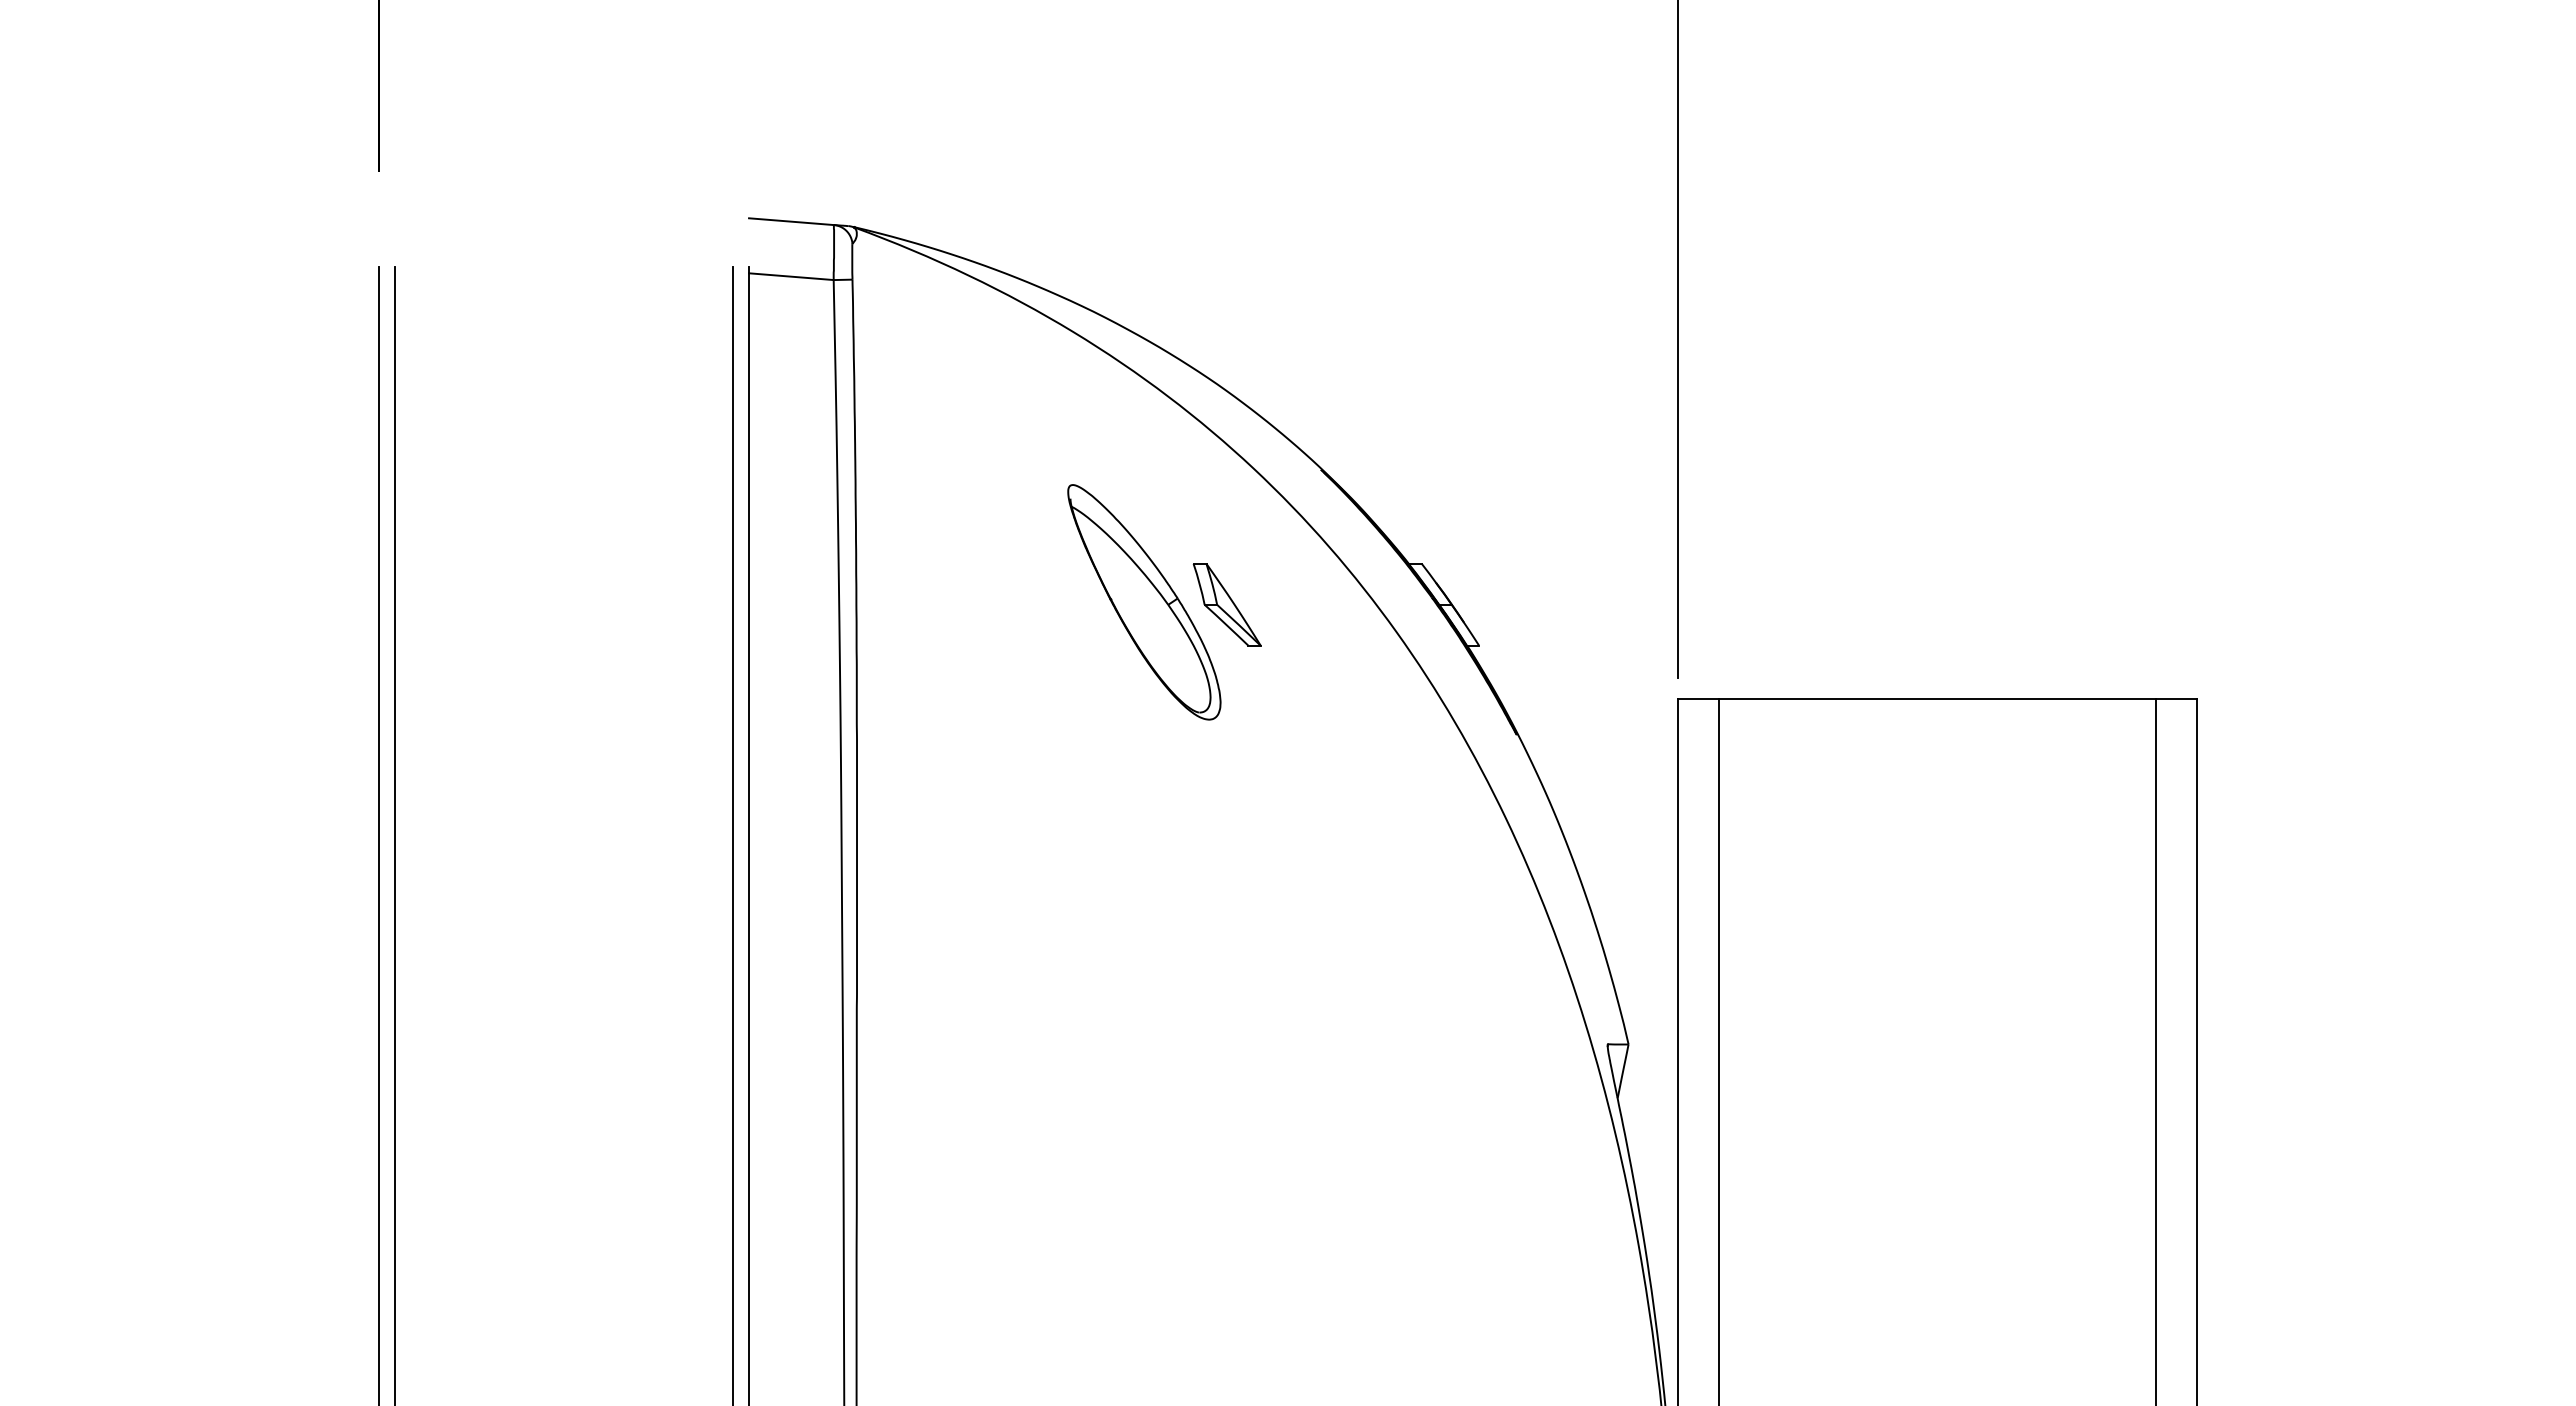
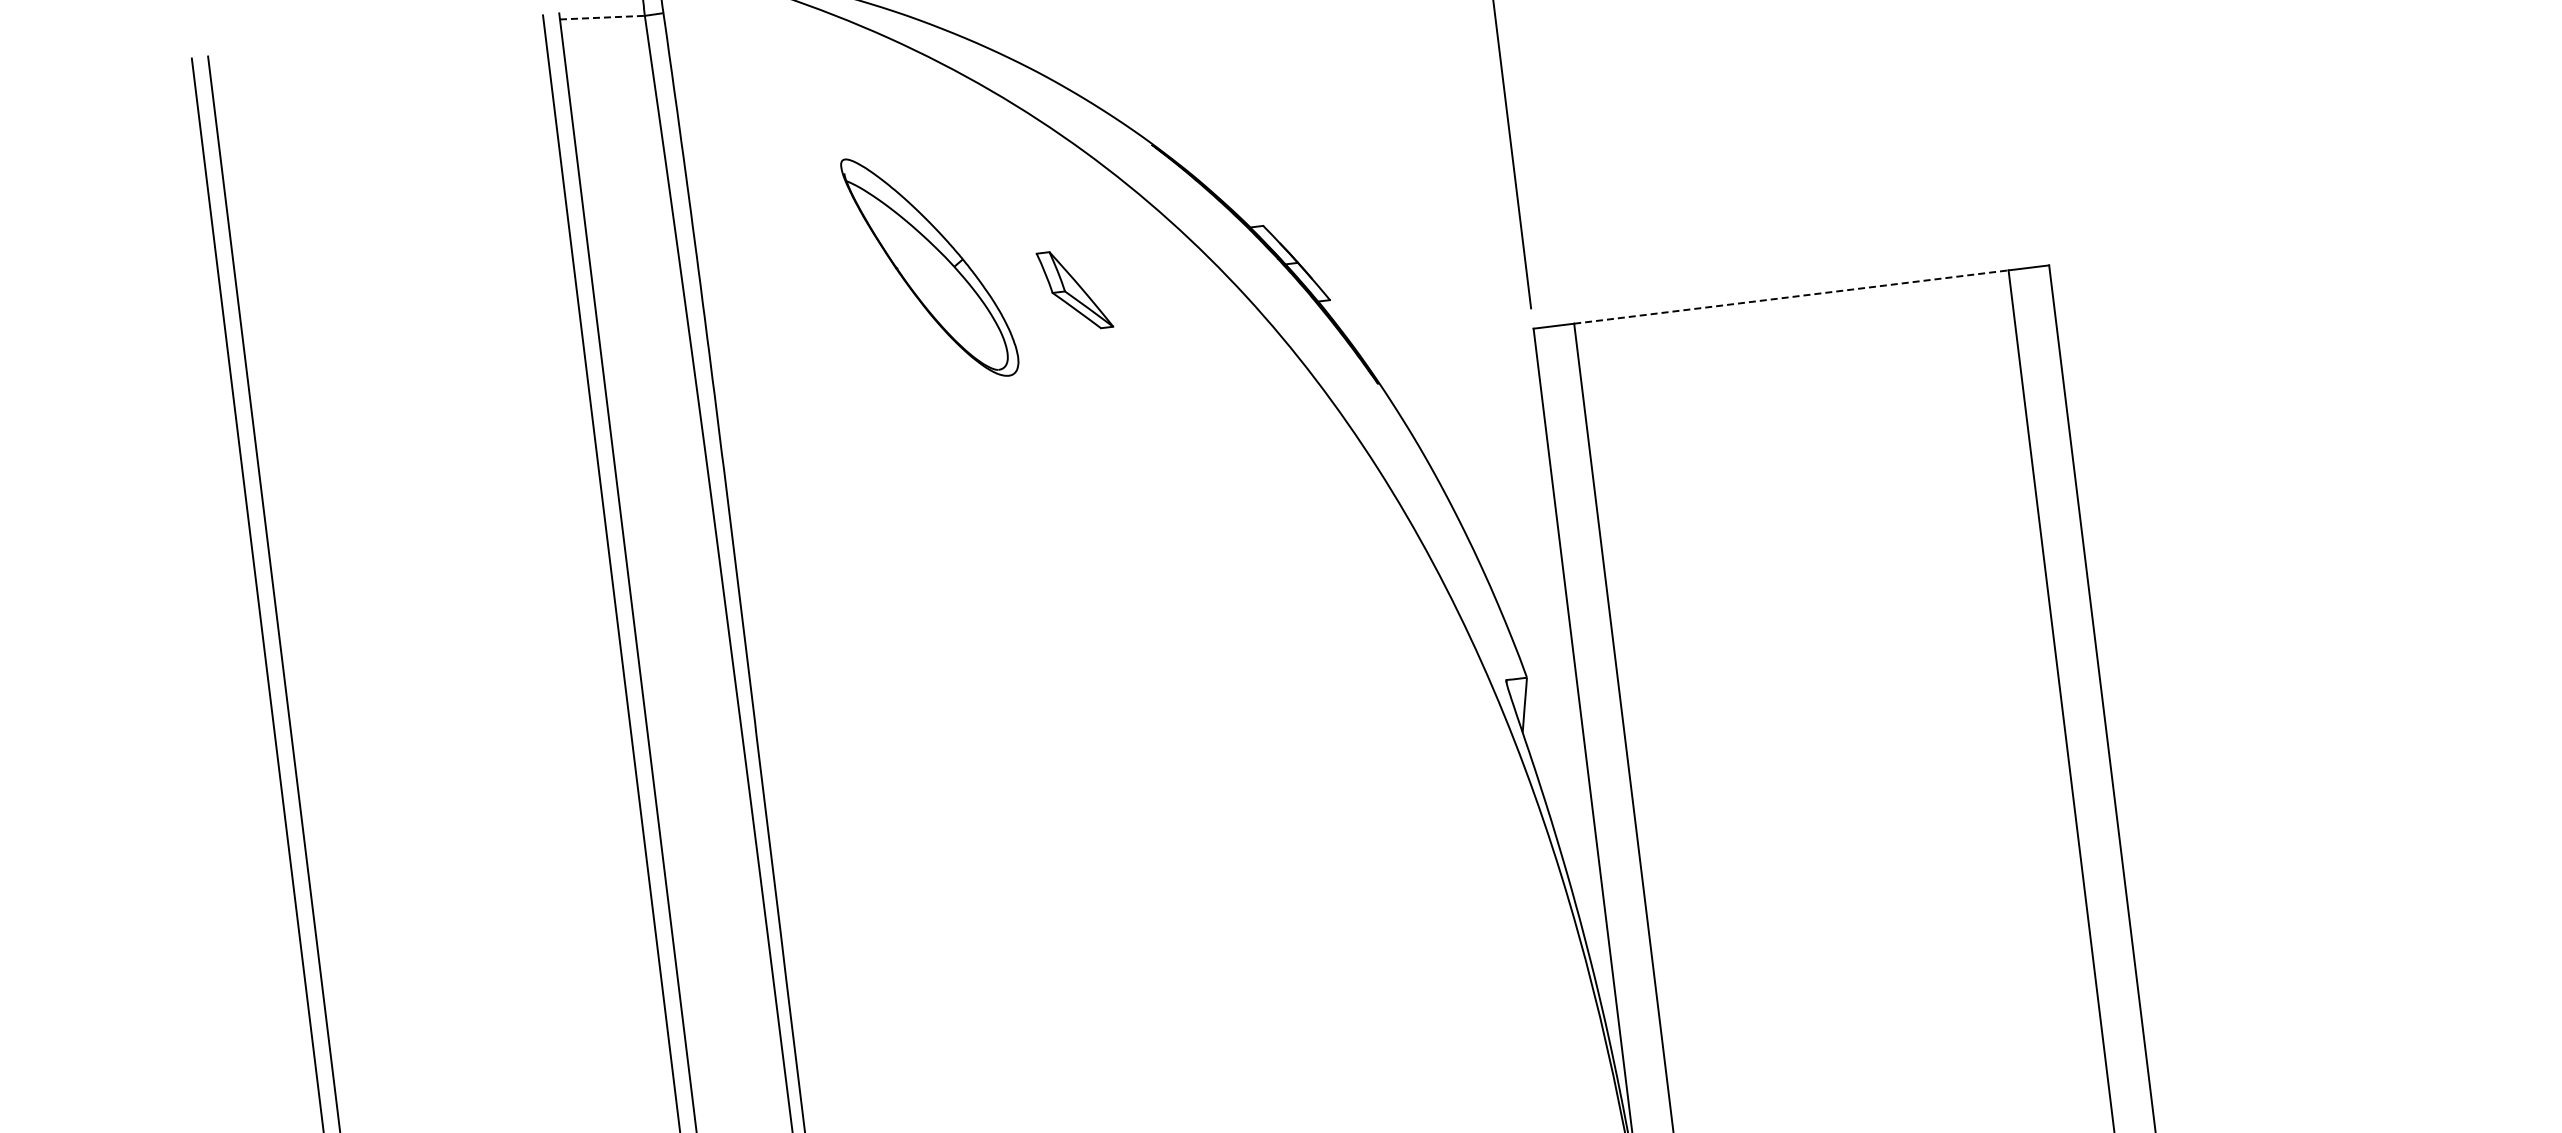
line: (791, 276) -> (602, 17), solid -> dashed
part: (1144, 602) -> (930, 267), moved
line: (1937, 698) -> (1791, 296), solid -> dashed

